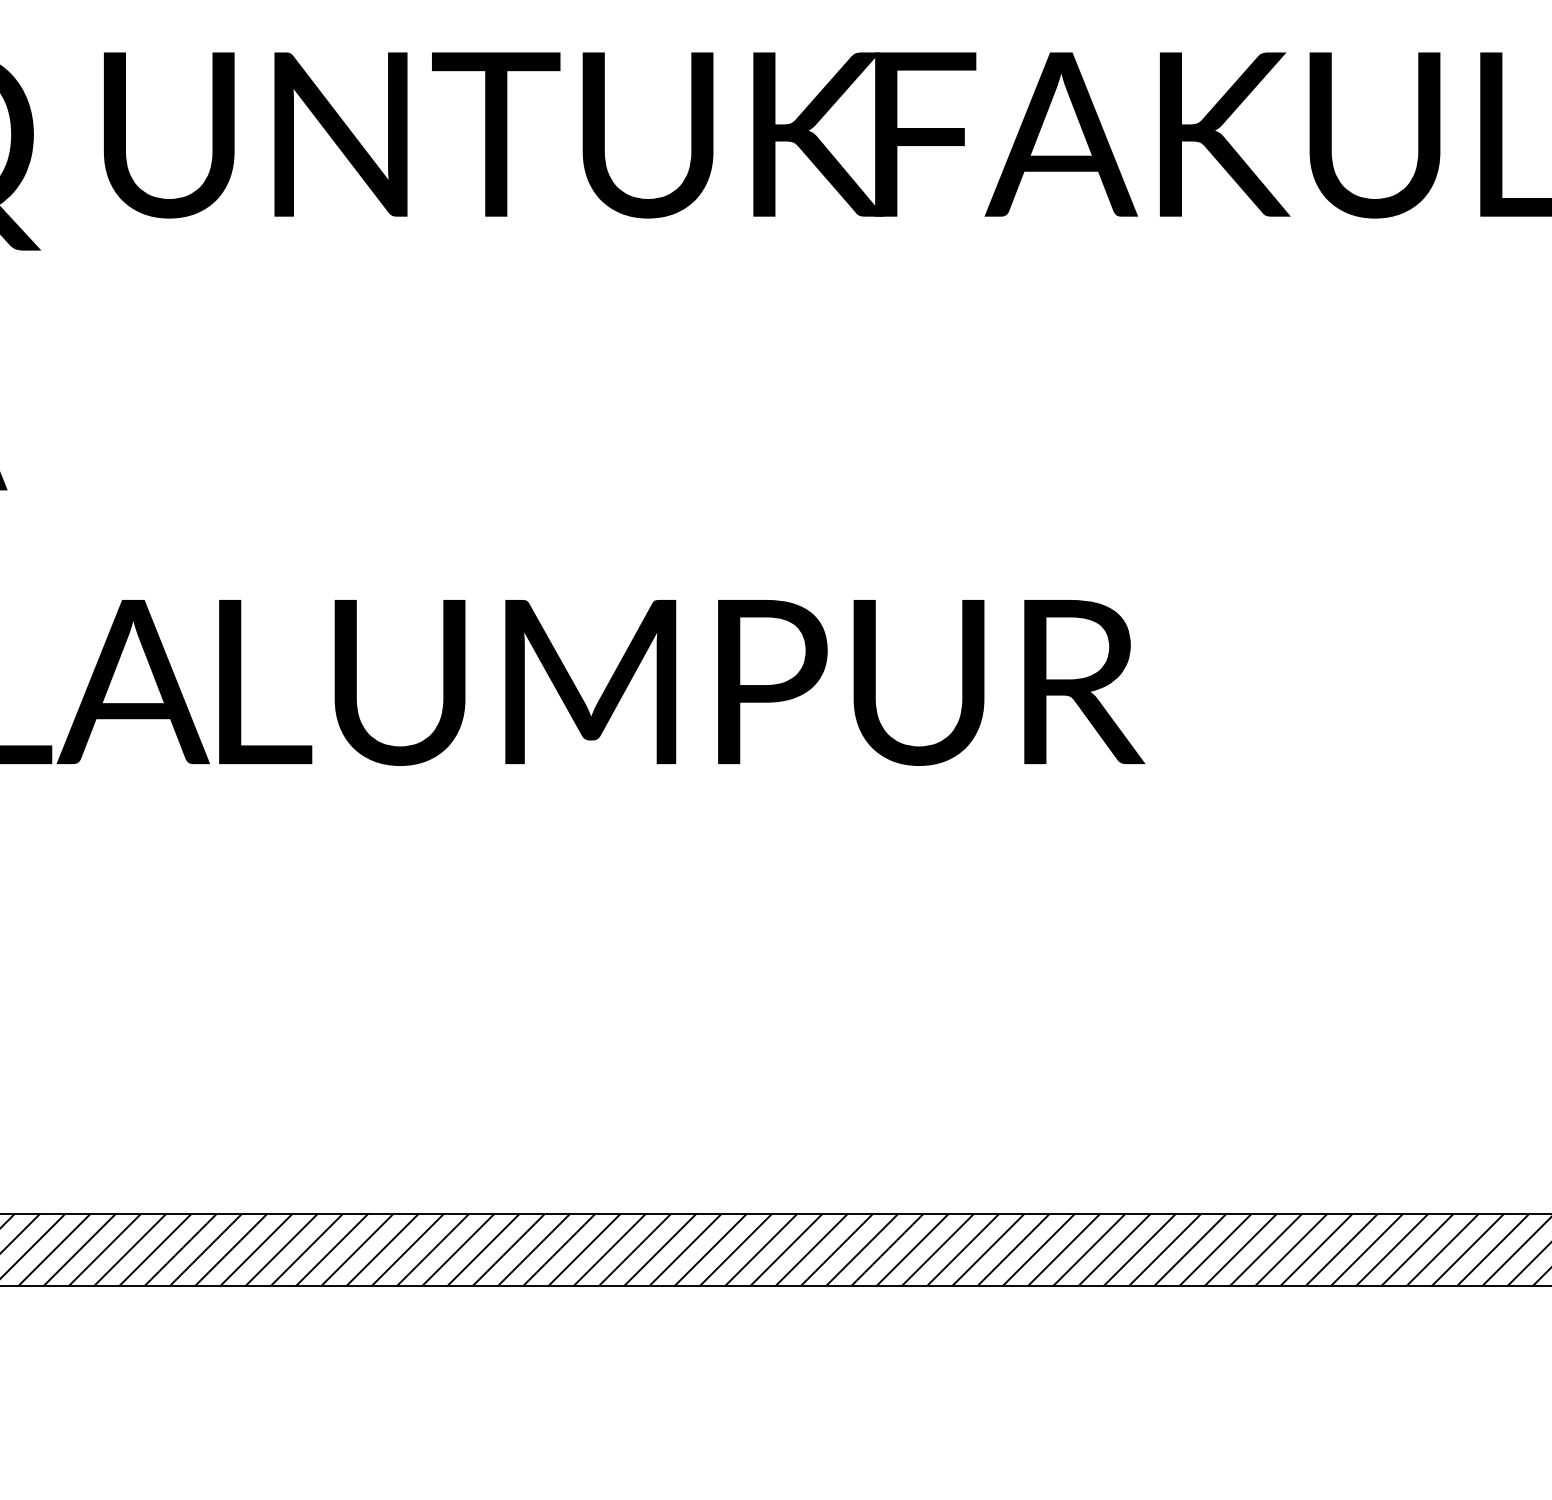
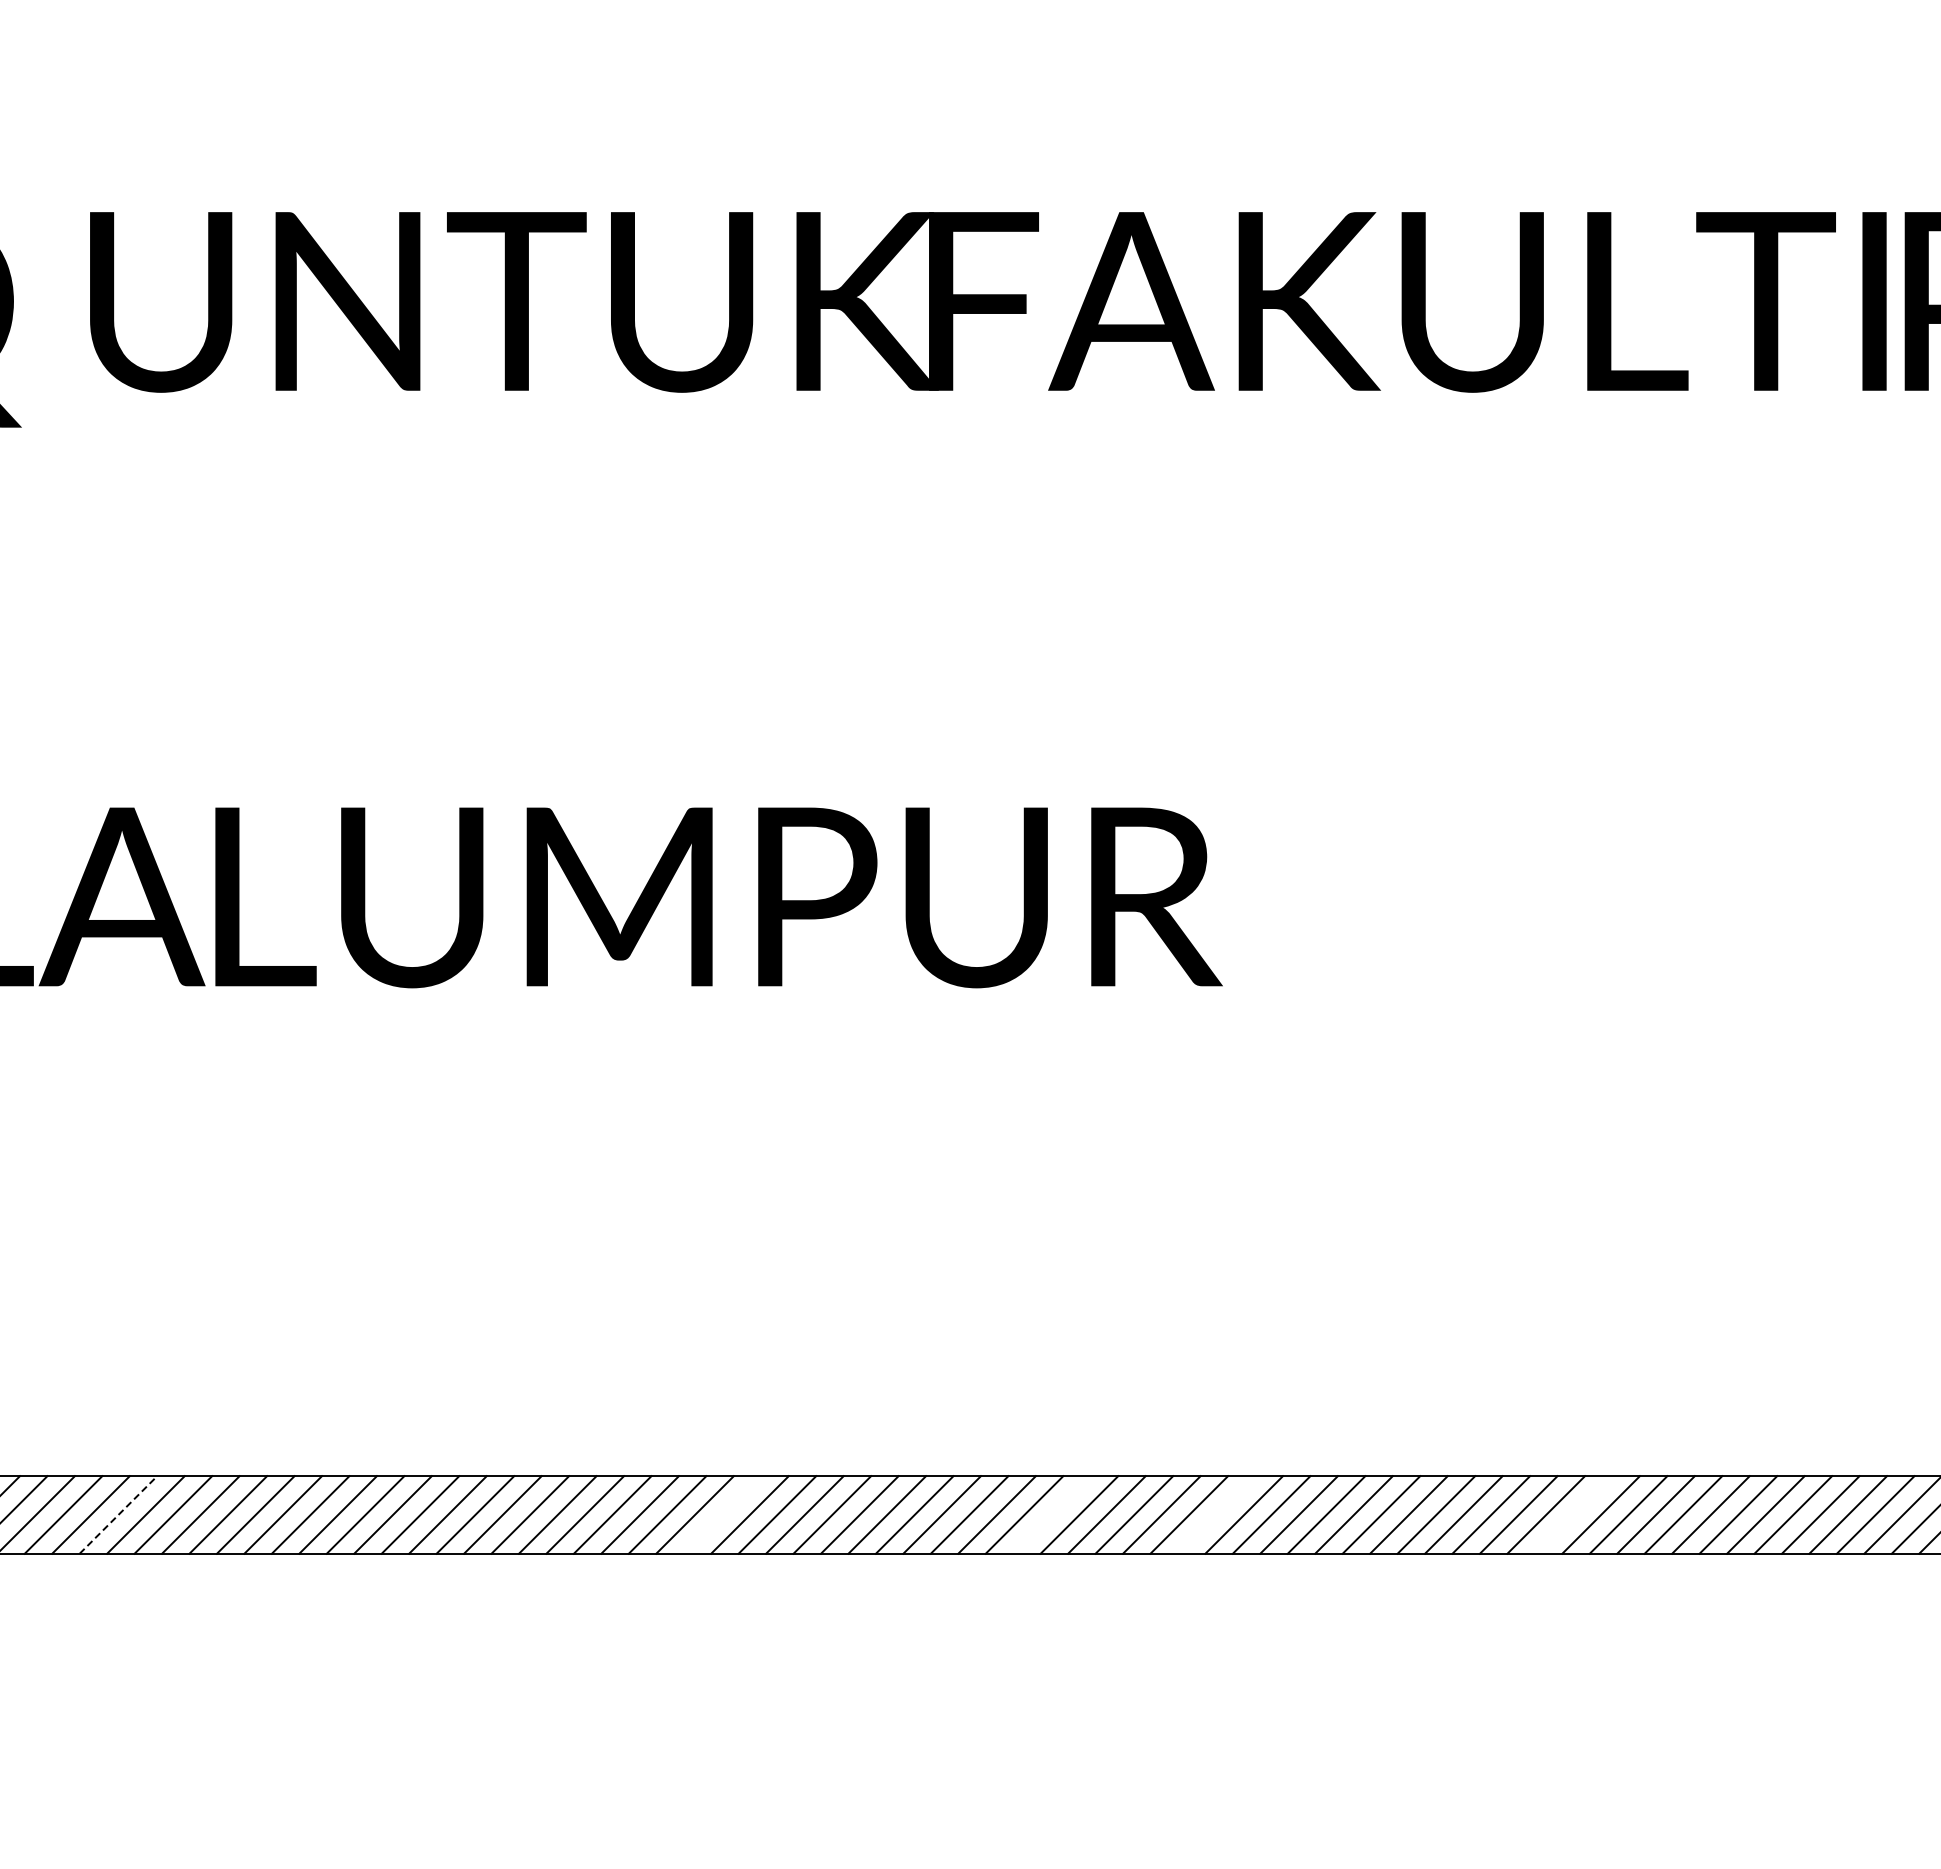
line: (130, 1249) -> (118, 1514), solid -> dashed
line: (685, 1249) -> (722, 1514), removed
line: (987, 1249) -> (1051, 1514), removed
line: (1139, 1249) -> (1216, 1514), removed
line: (1467, 1249) -> (1573, 1514), removed

